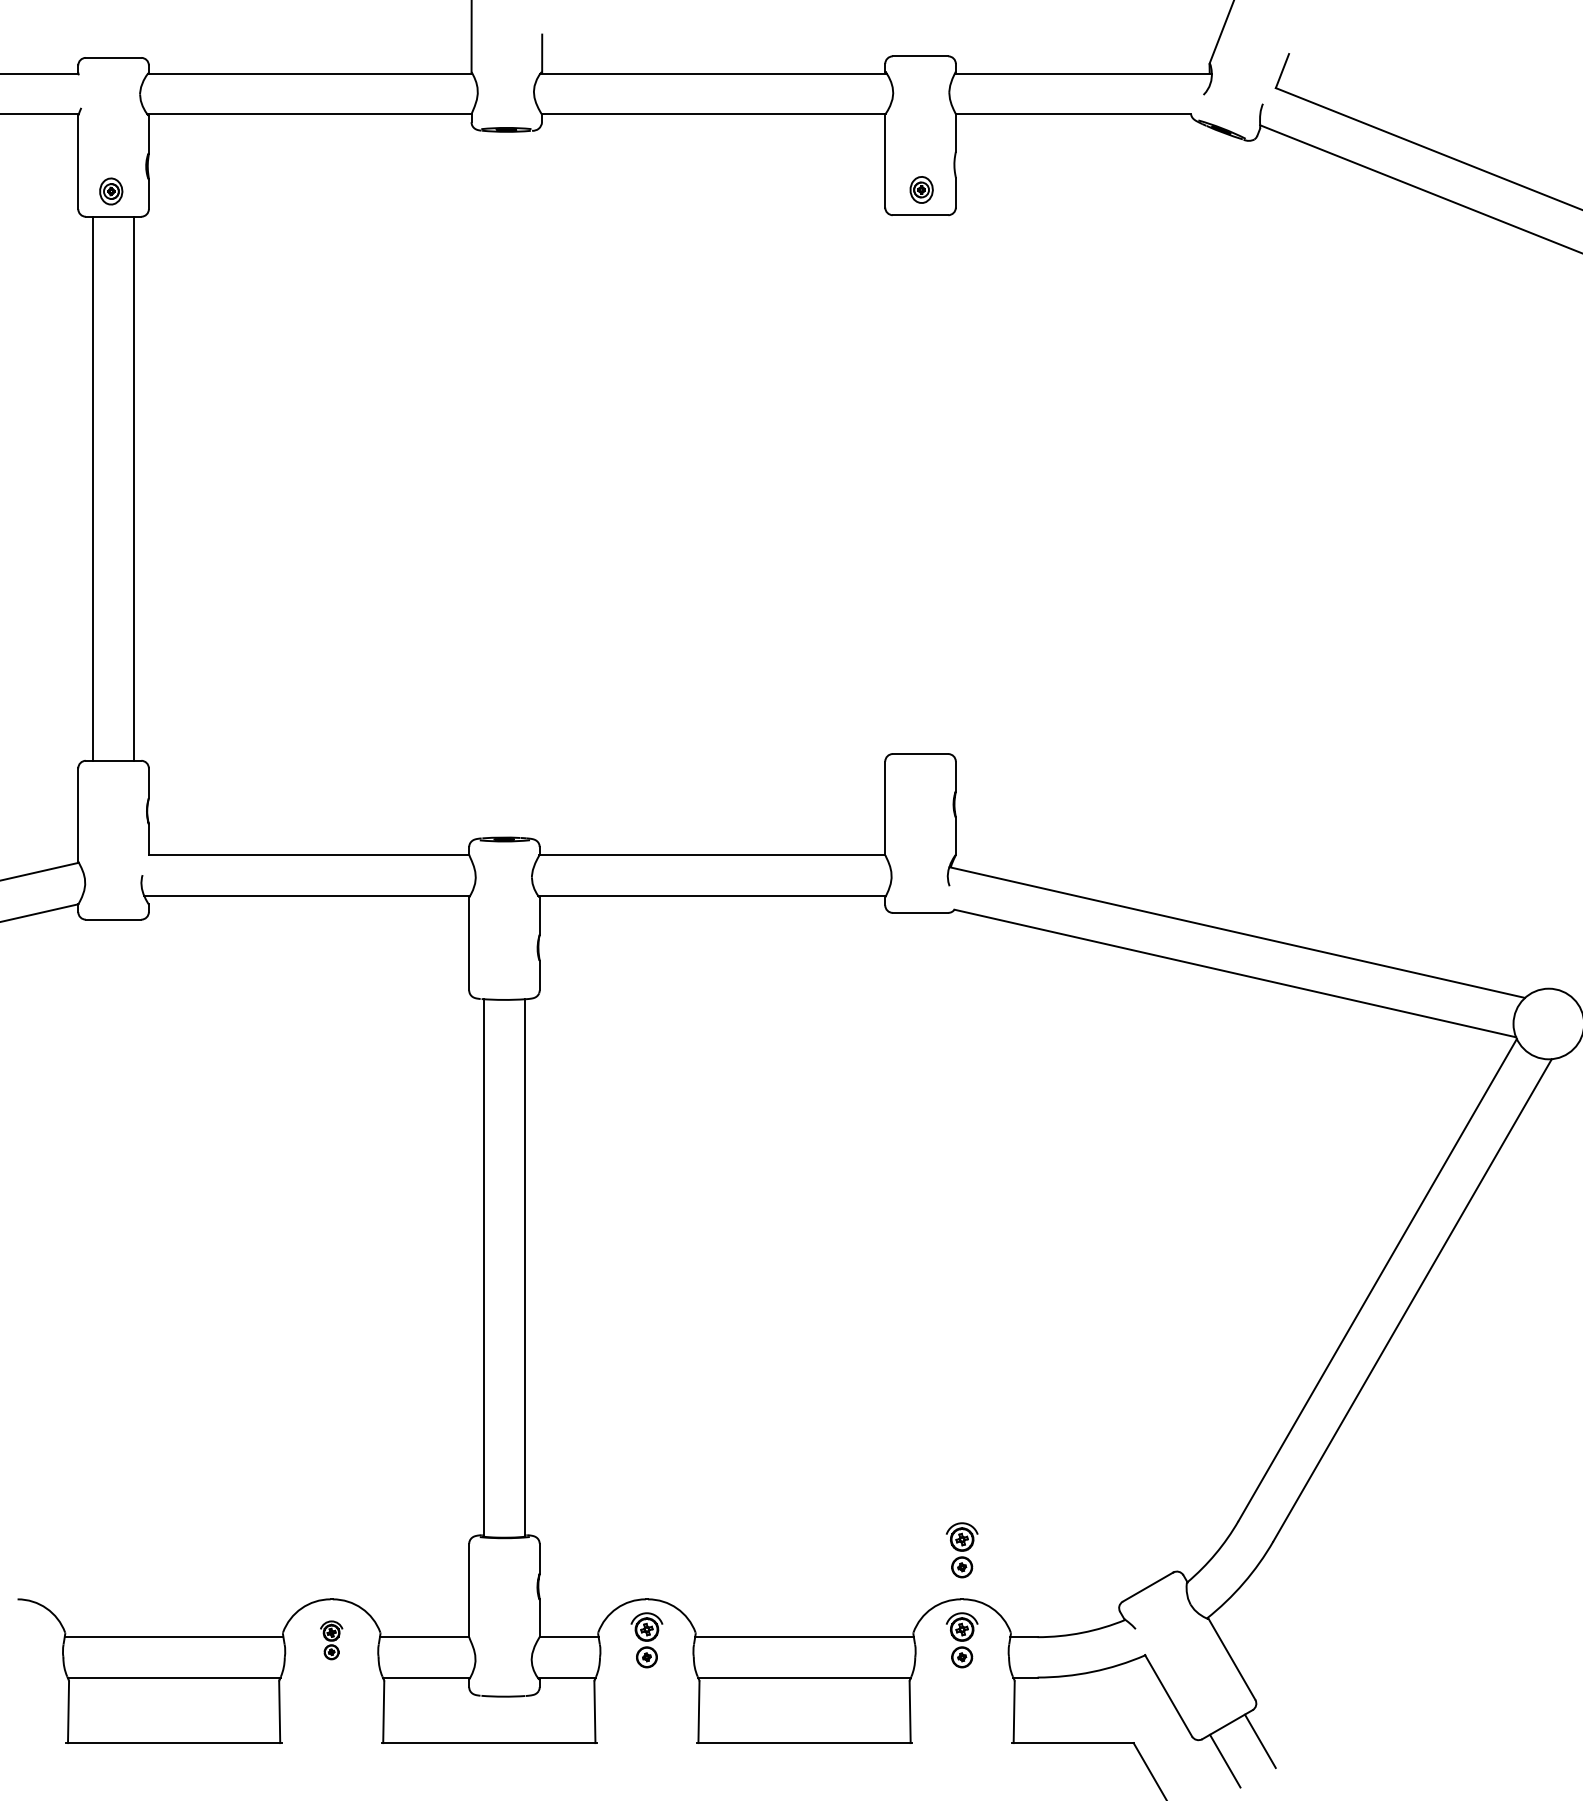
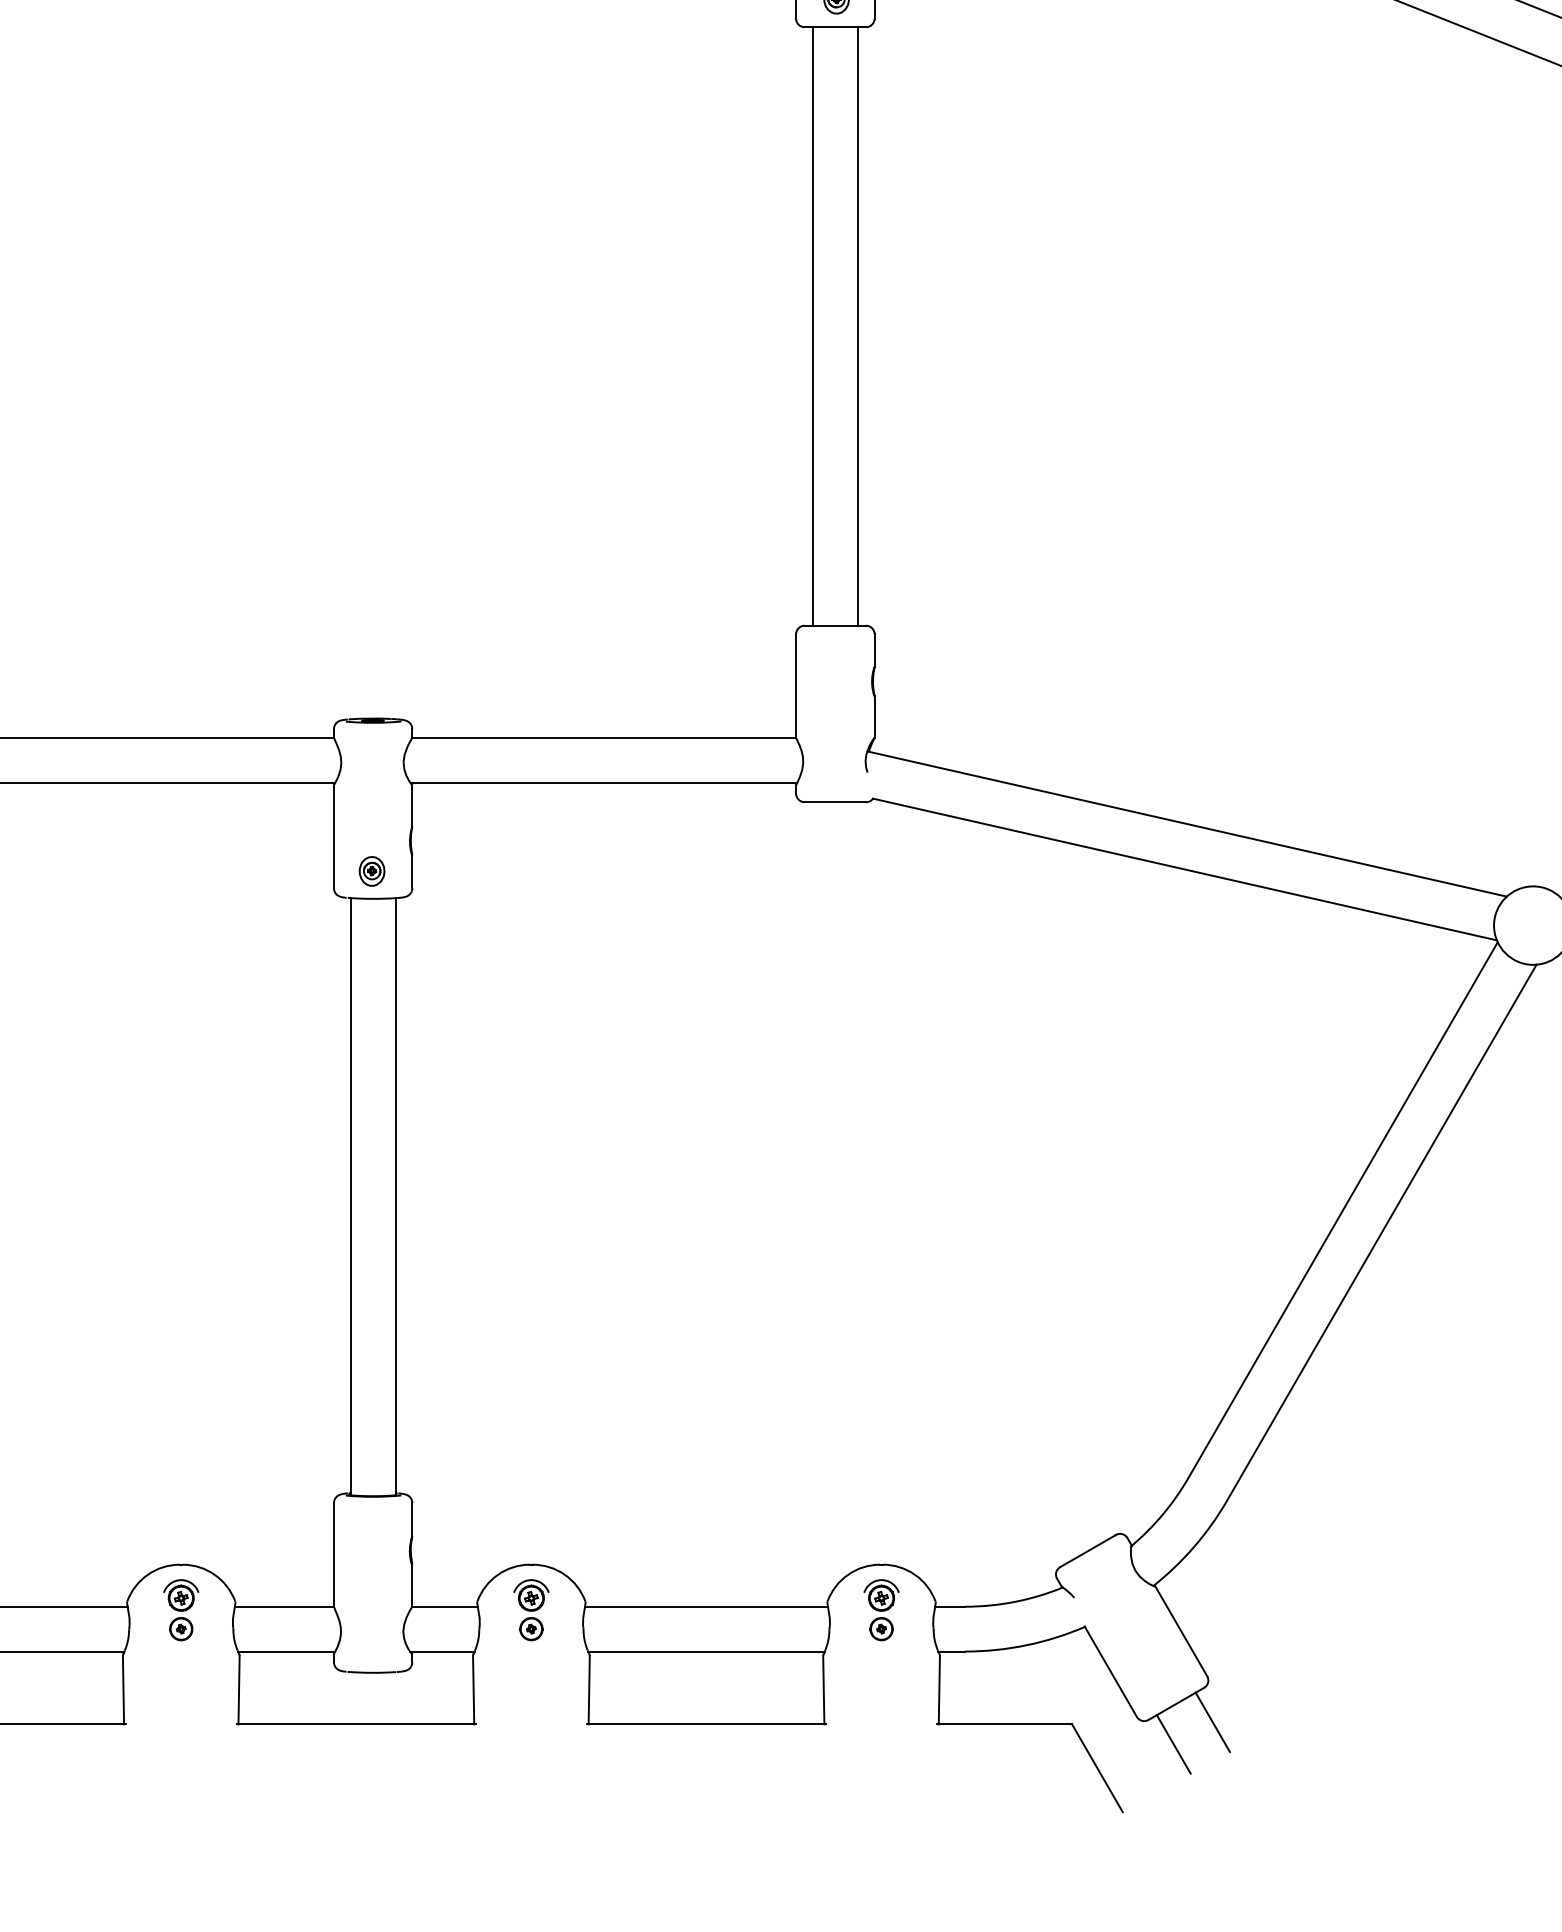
line: (900, 484) -> (813, 326), added
line: (940, 484) -> (857, 326), added
part: (503, 975) -> (372, 871), added
part: (961, 1550) -> (880, 1510), removed
part: (331, 1640) -> (181, 1610), size x1.43

